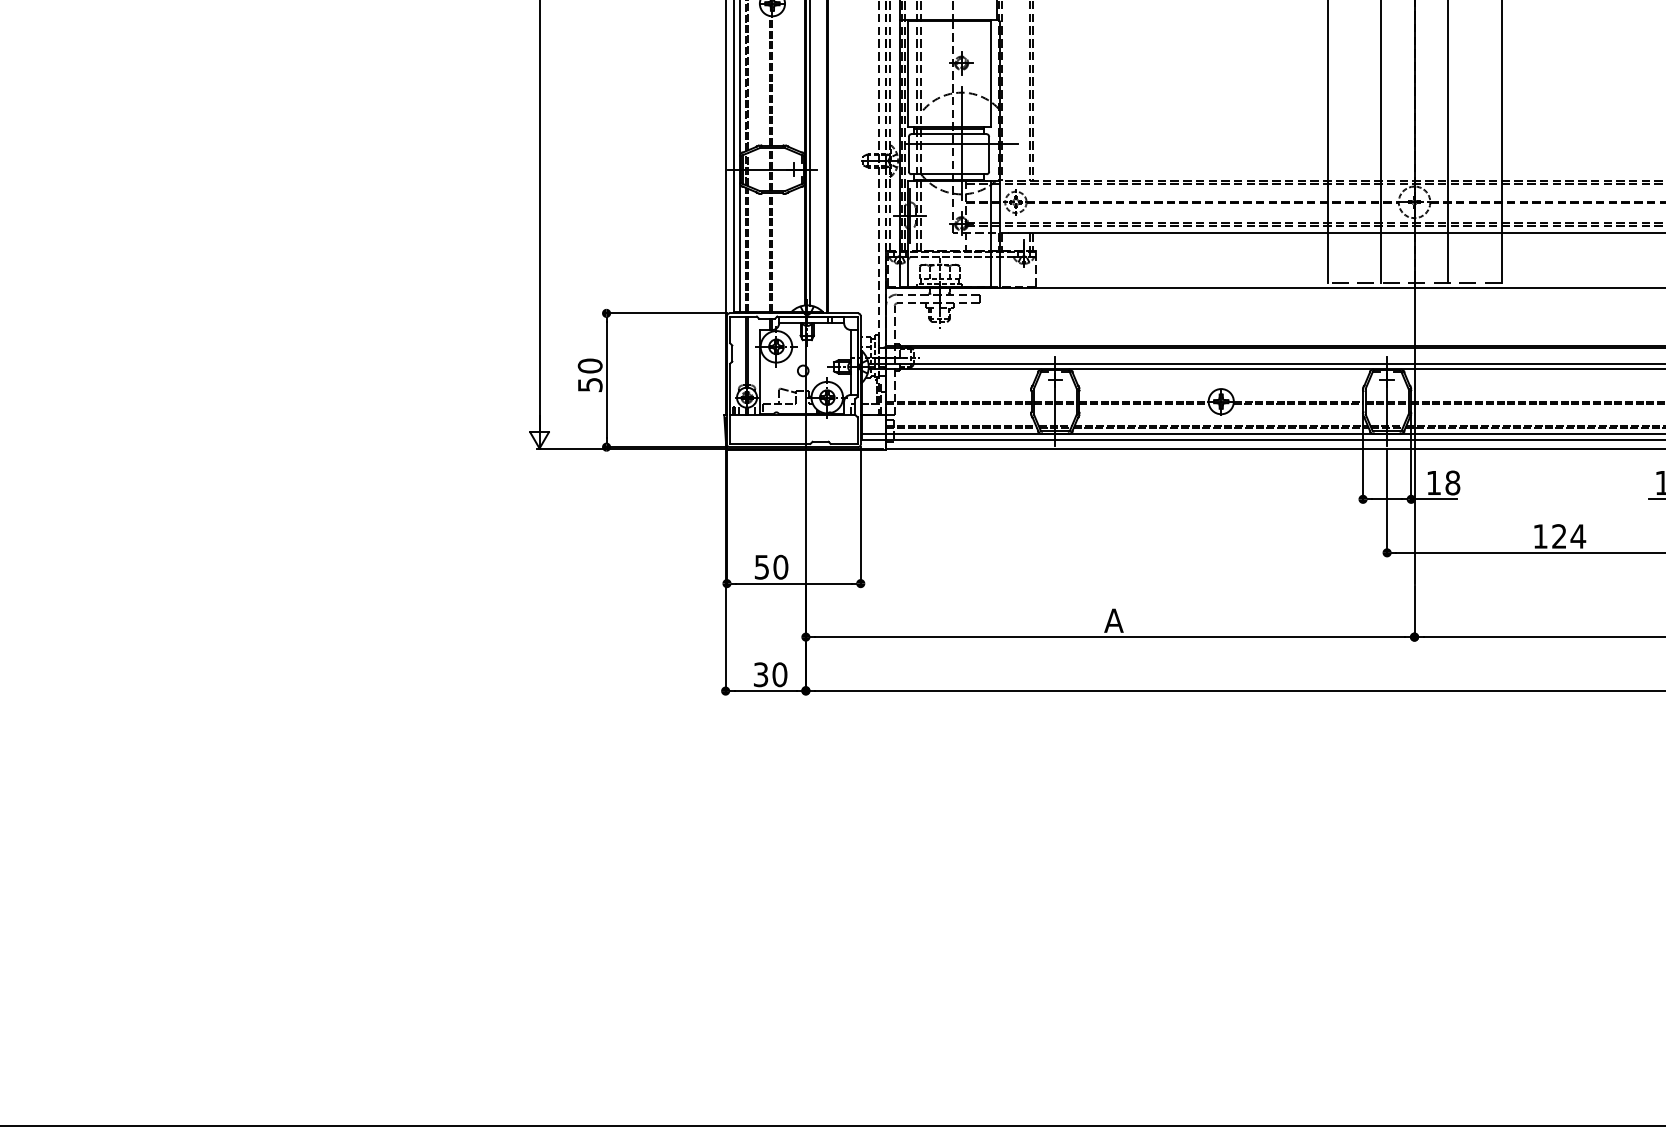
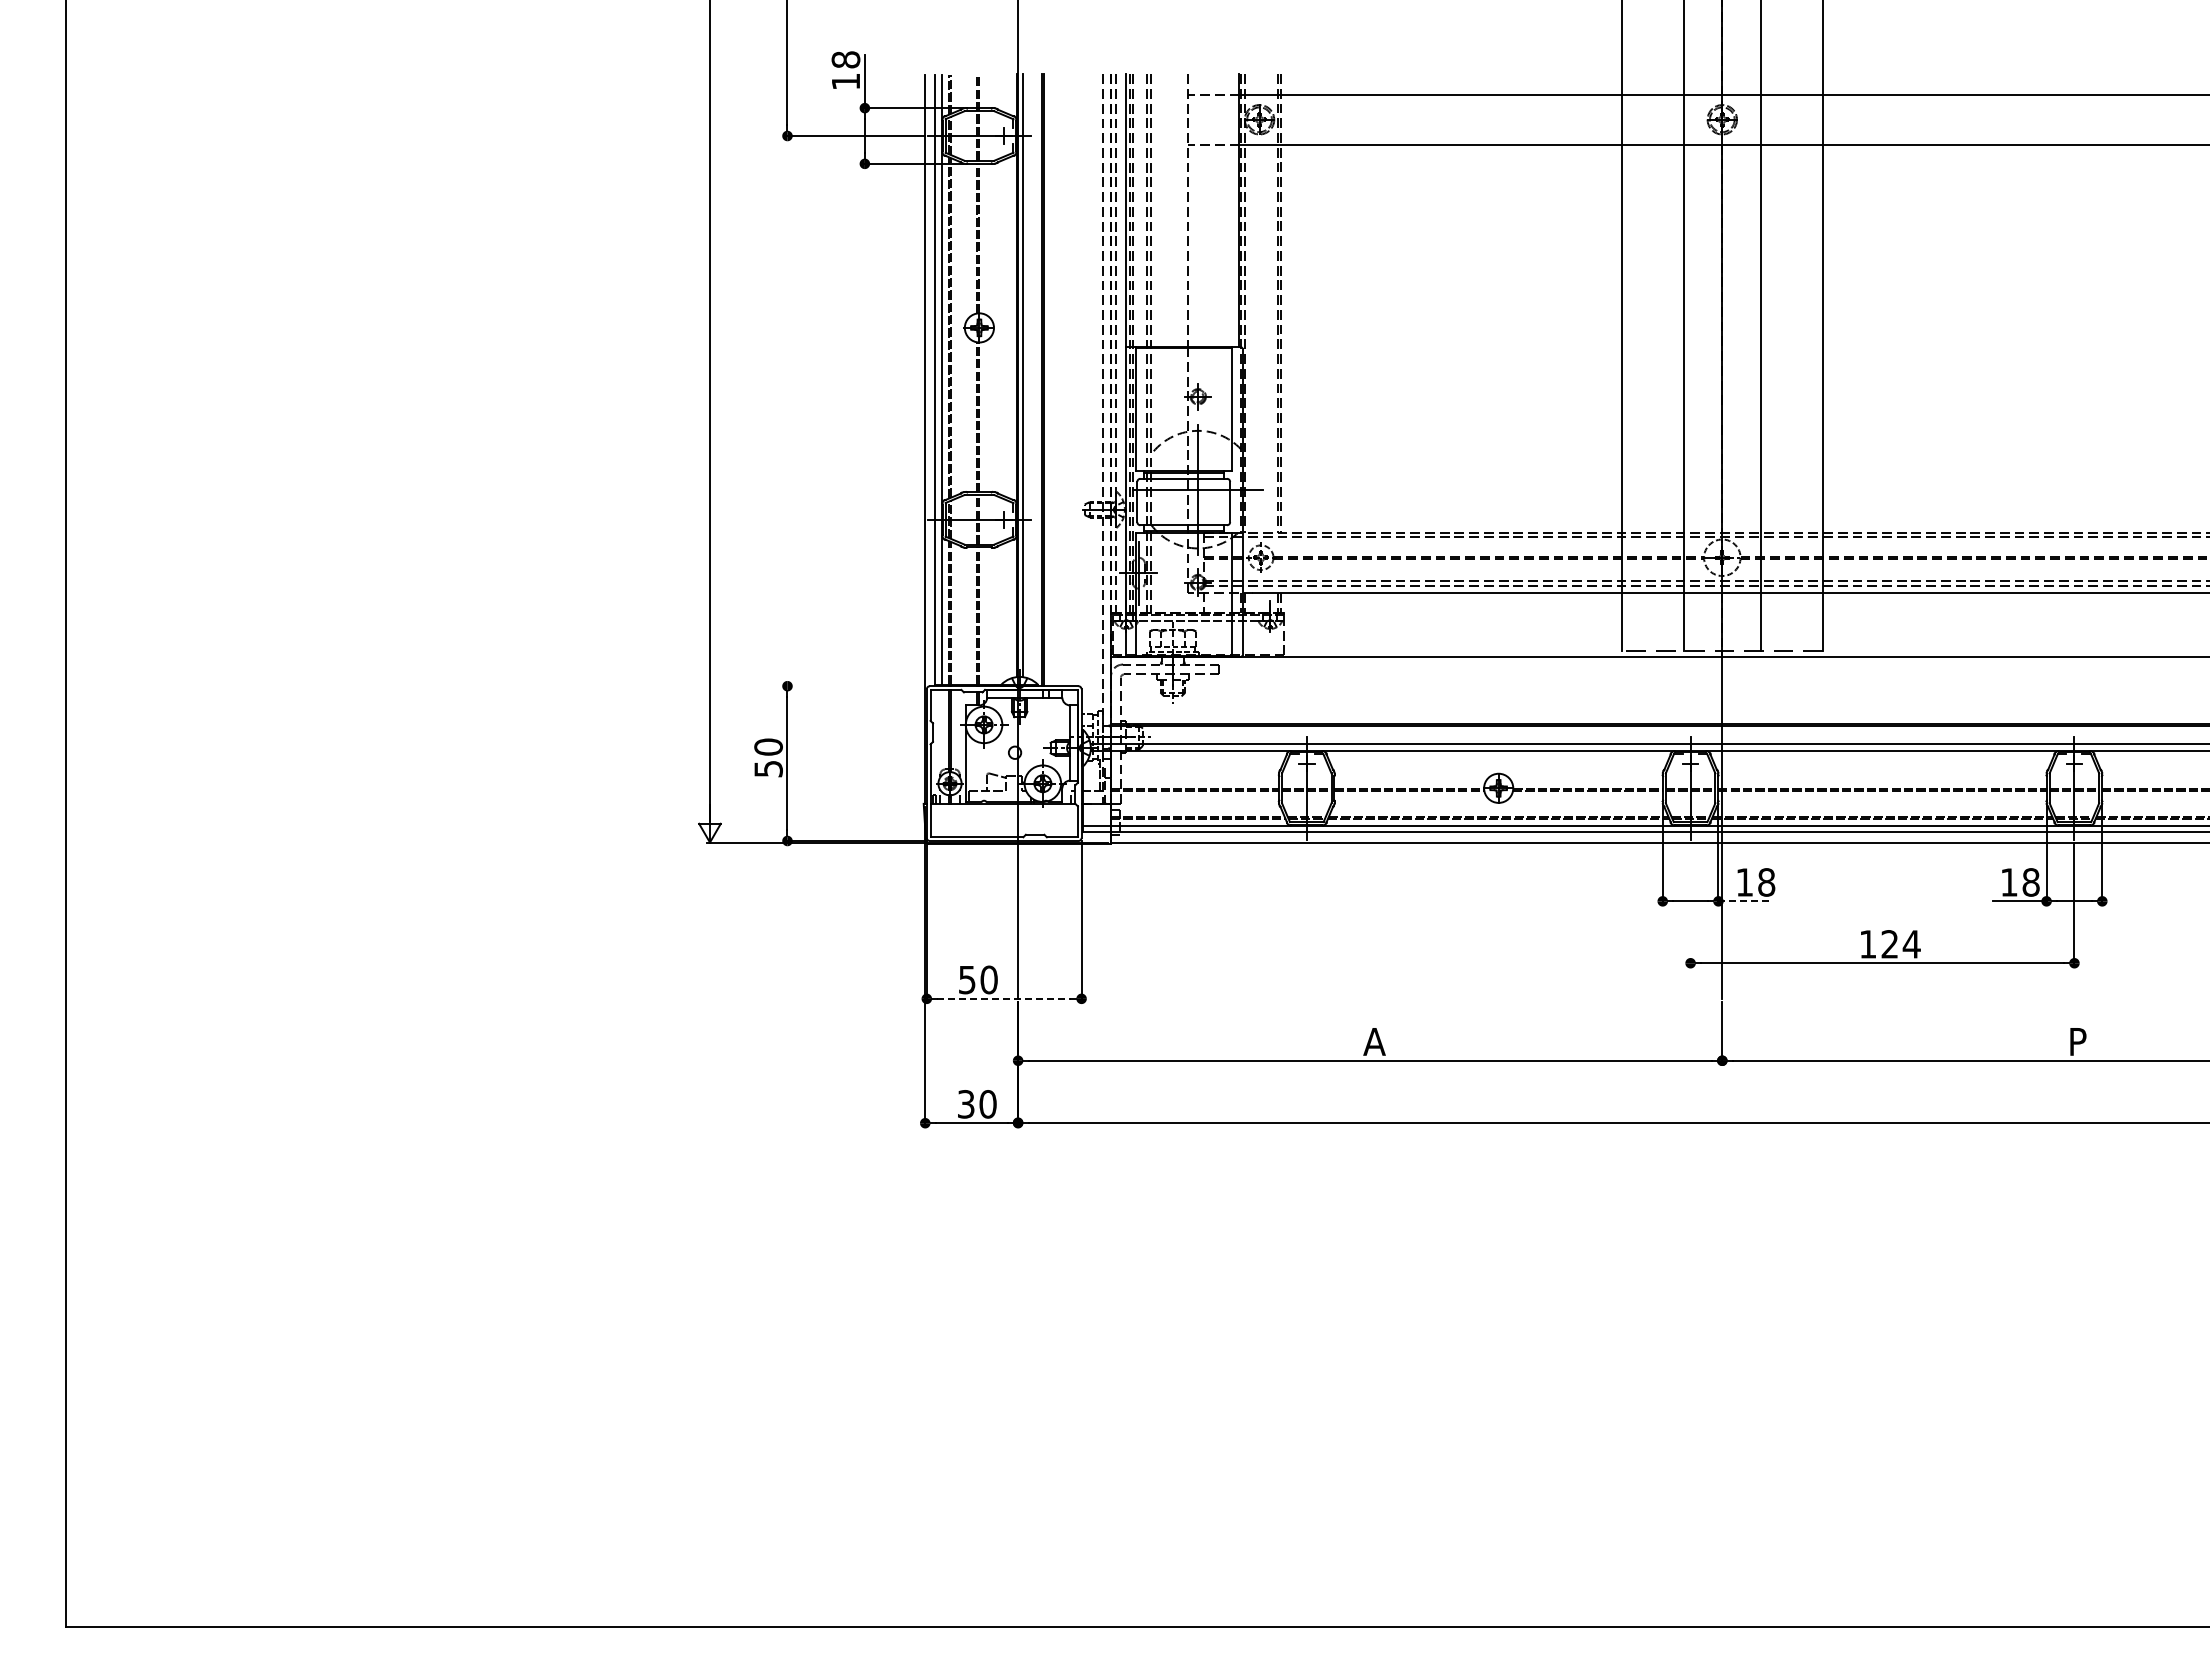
line: (665, 313) -> (855, 686), removed
line: (1434, 499) -> (1745, 901), solid -> dashed
line: (1387, 502) -> (1690, 904), removed
line: (794, 583) -> (1004, 998), solid -> dashed

